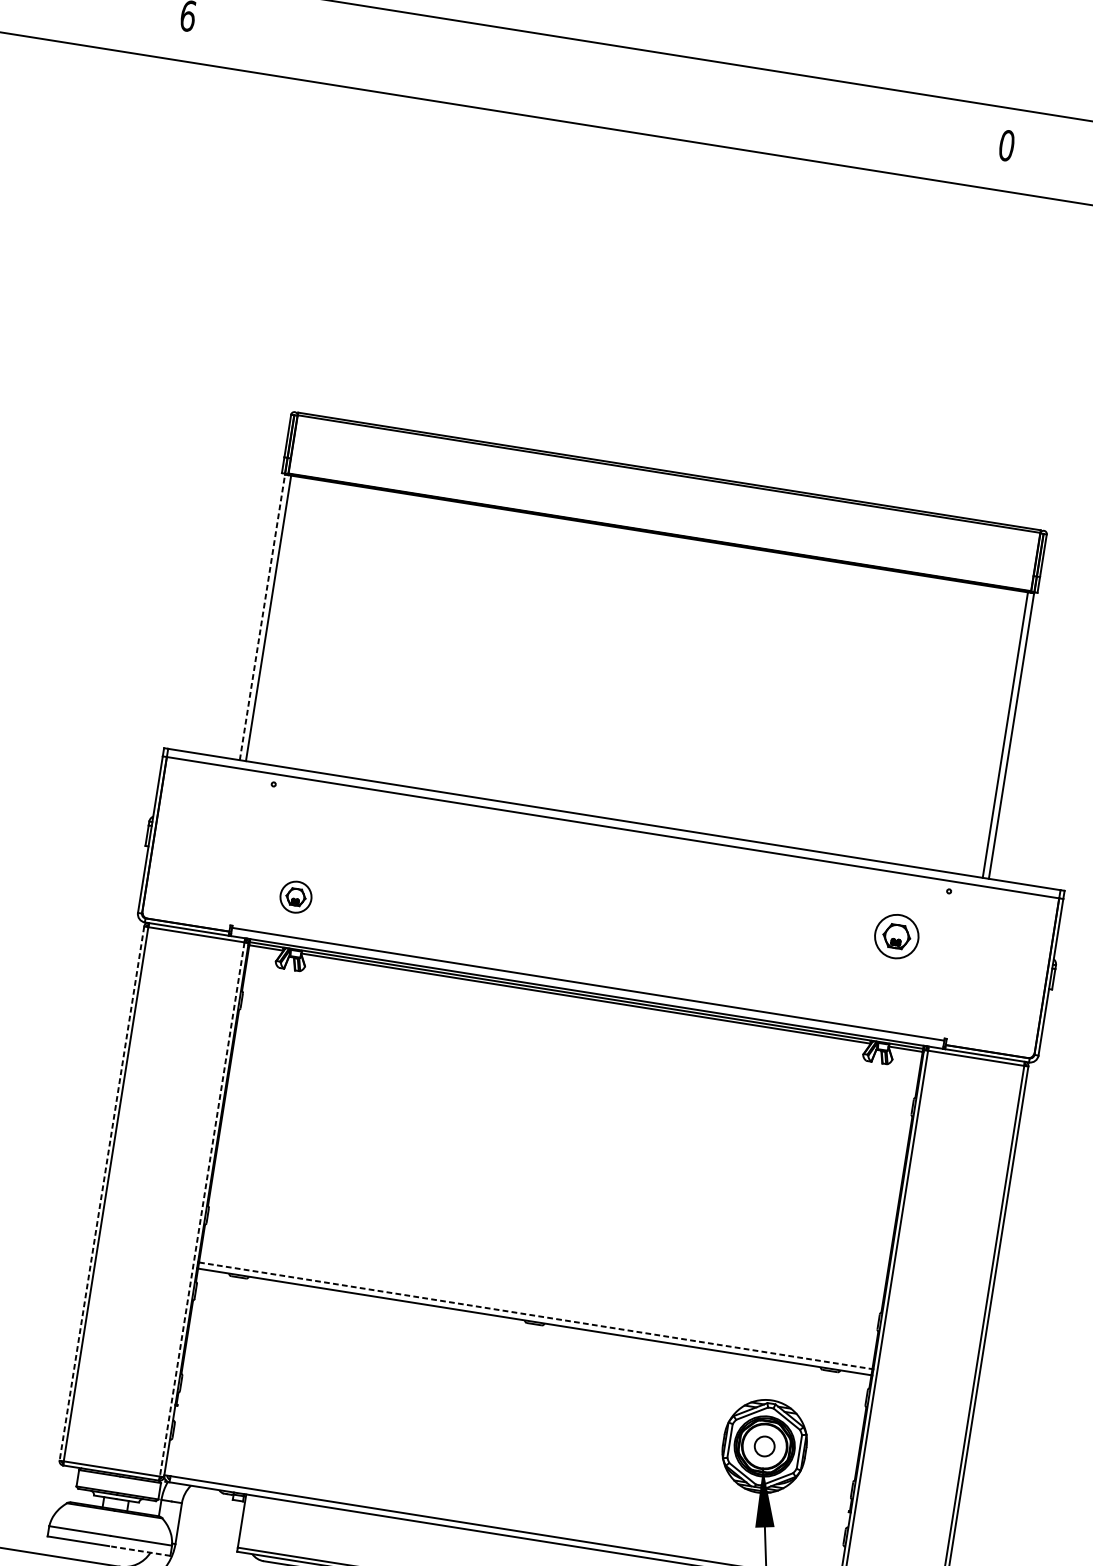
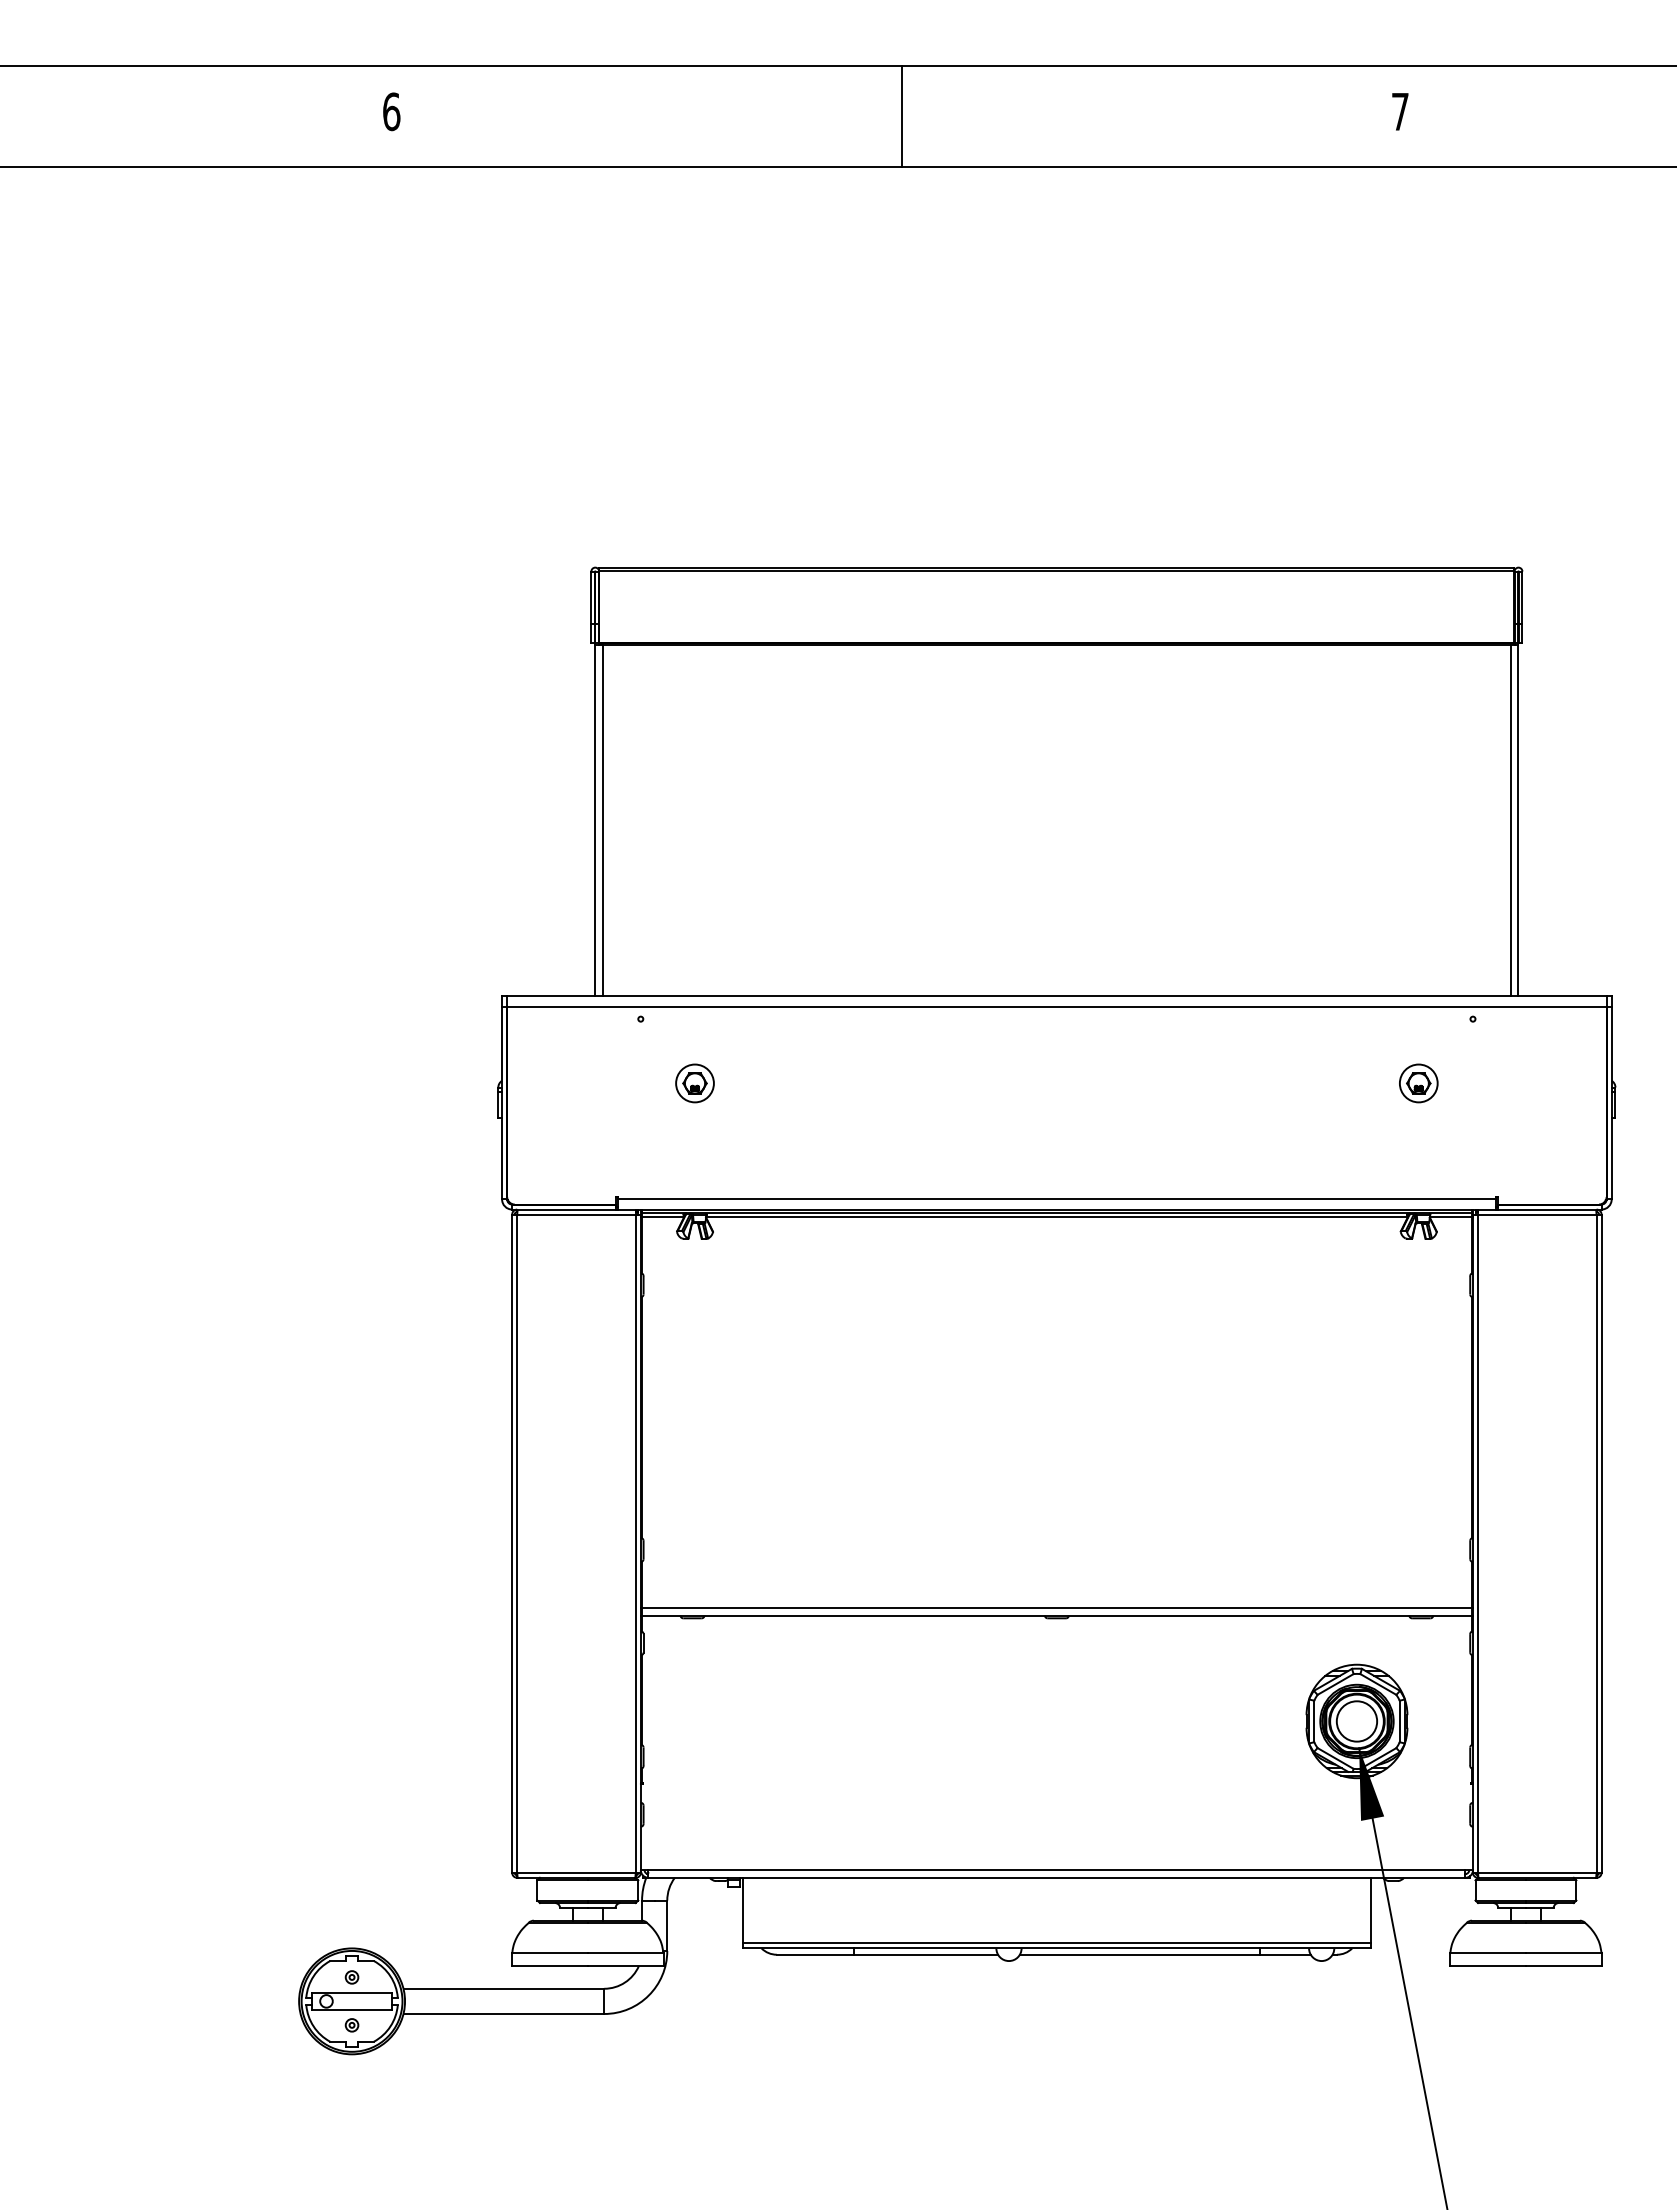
line: (601, 85) -> (901, 116), added
text: (1006, 145) -> (1400, 111), 0 -> 7
line: (262, 617) -> (595, 820), dashed -> solid
part: (295, 897) -> (694, 1083), moved
part: (896, 936) -> (1418, 1083), size x0.71
line: (102, 1194) -> (512, 1544), dashed -> solid
line: (201, 1210) -> (635, 1544), dashed -> solid
line: (535, 1315) -> (1056, 1607), dashed -> solid
circle: (764, 1446) -> (1356, 1721), size x1.67
line: (139, 1551) -> (625, 1966), dashed -> solid

